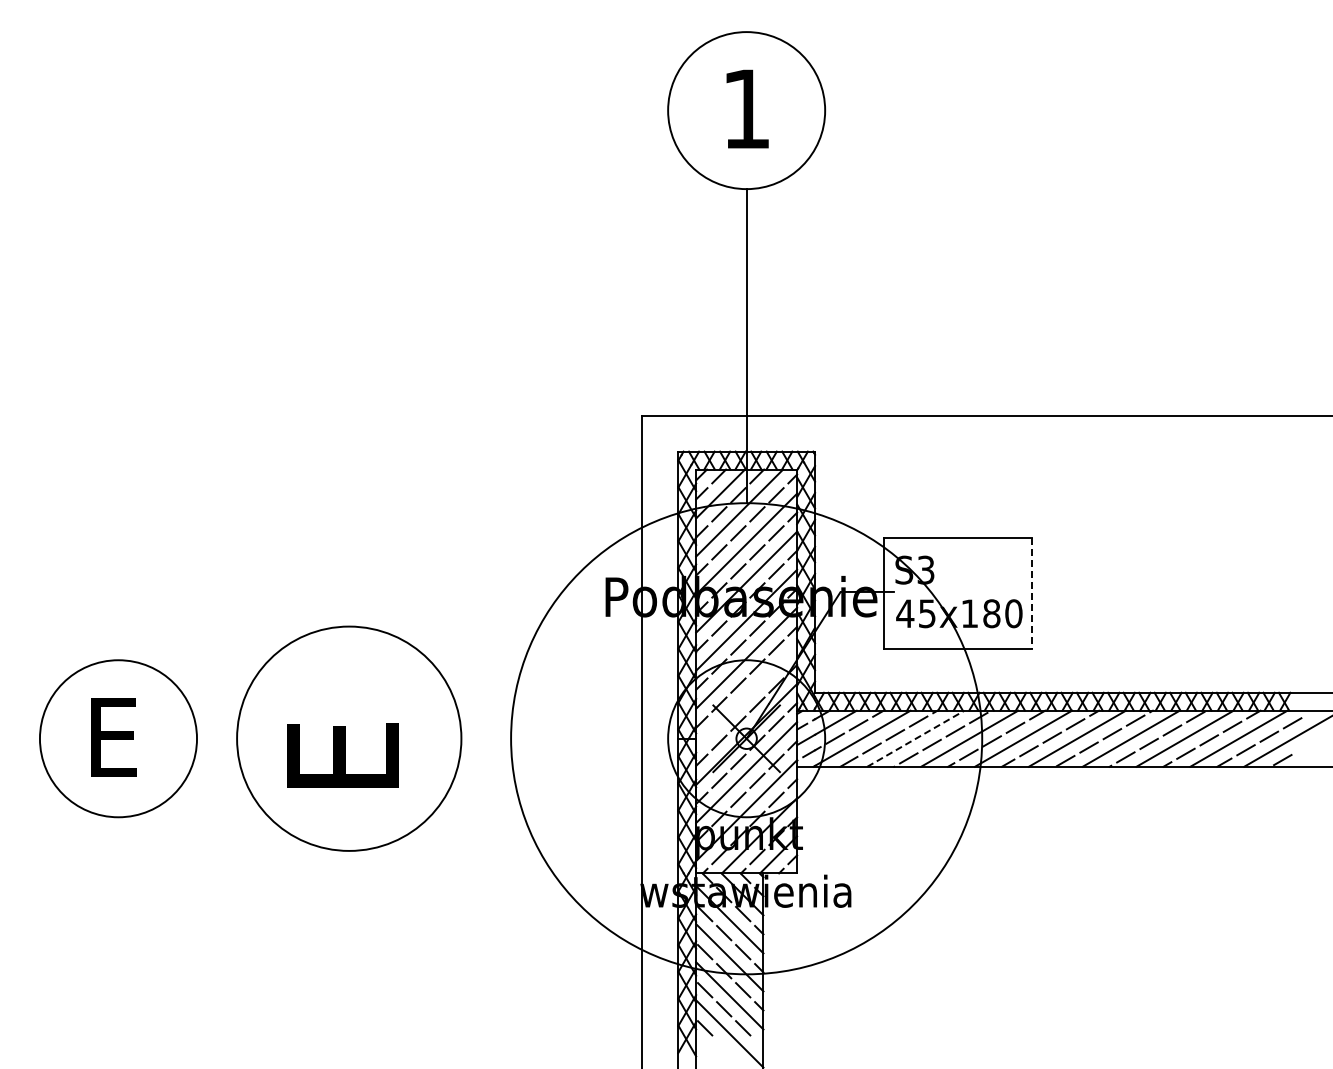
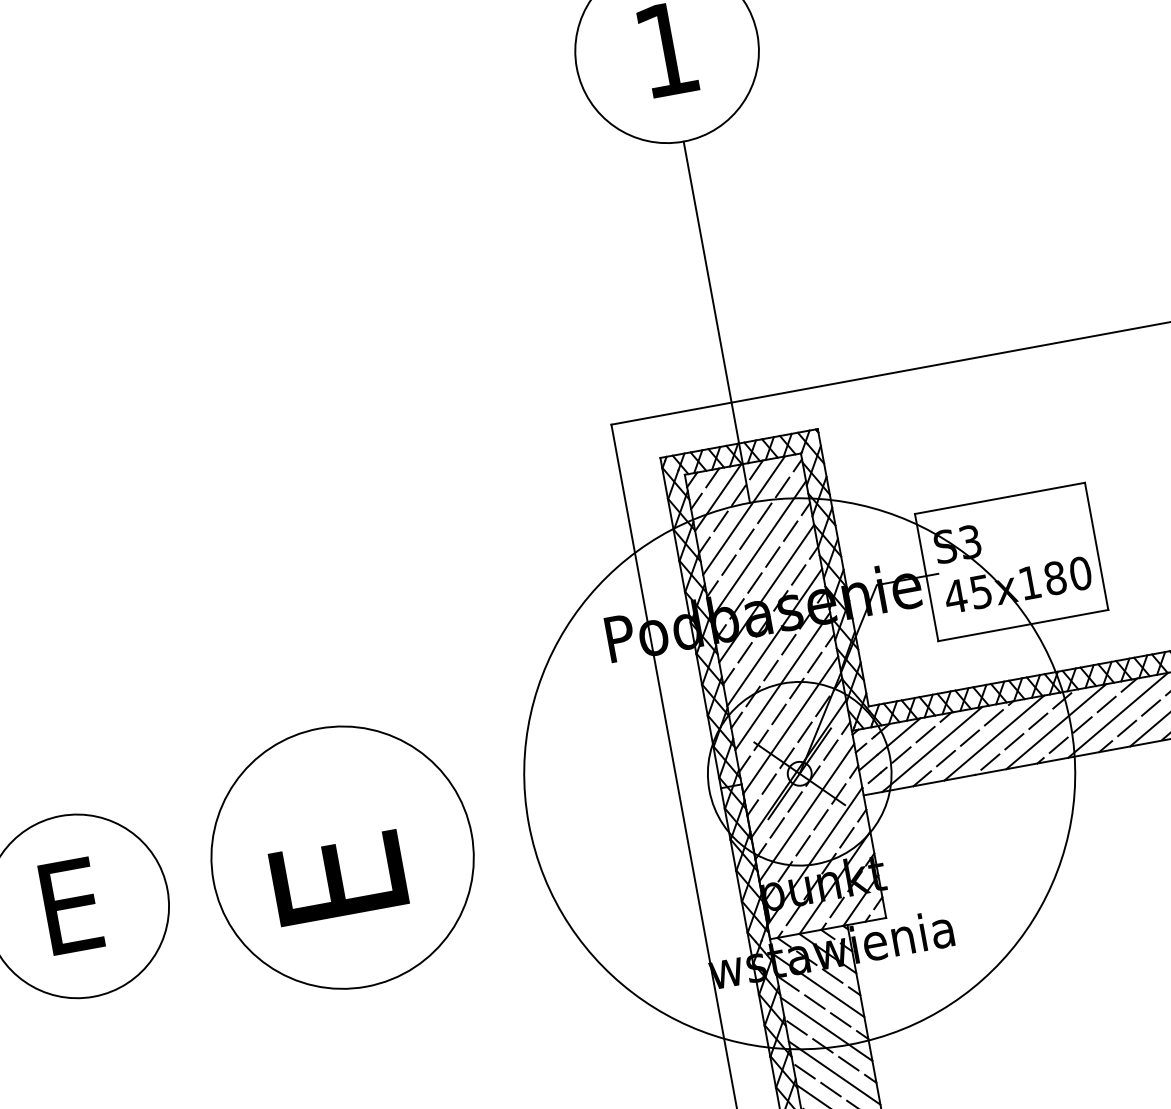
line: (1031, 593) -> (1096, 546), dashed -> solid
line: (746, 695) -> (790, 724), added
line: (916, 738) -> (995, 737), dashed -> solid

